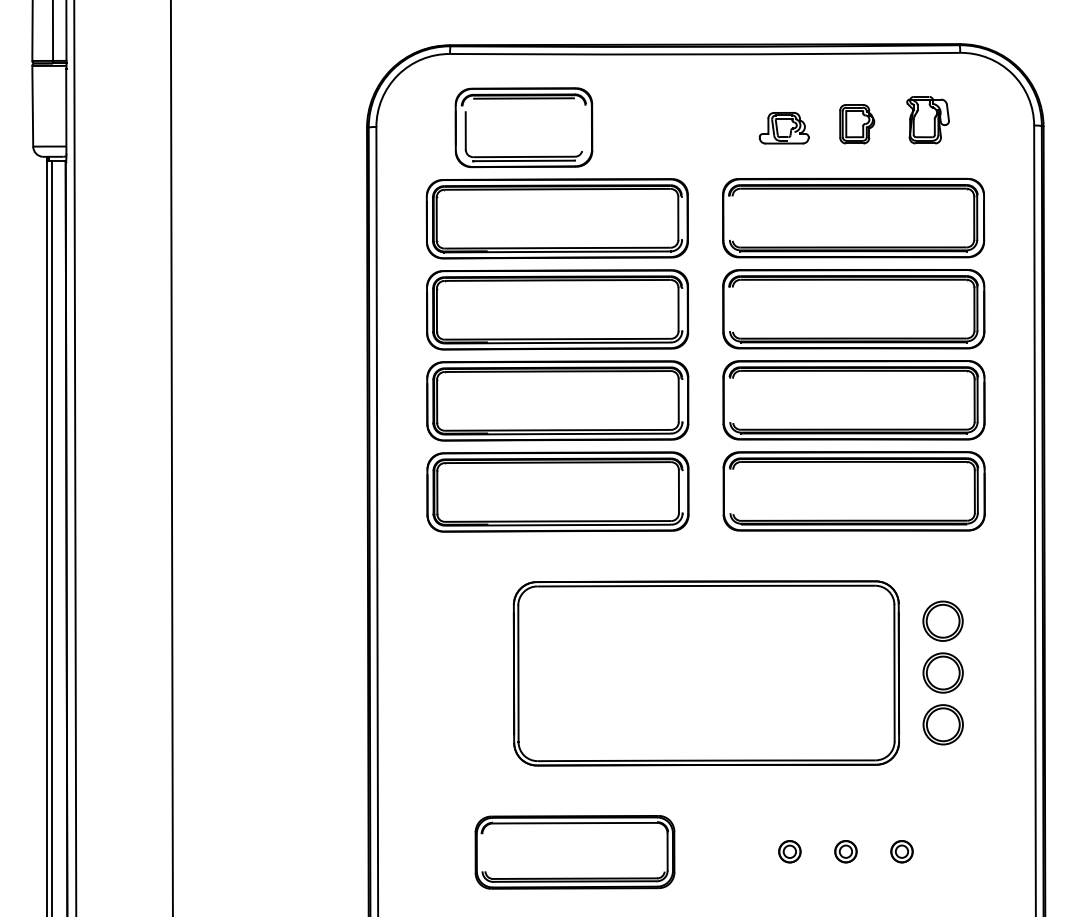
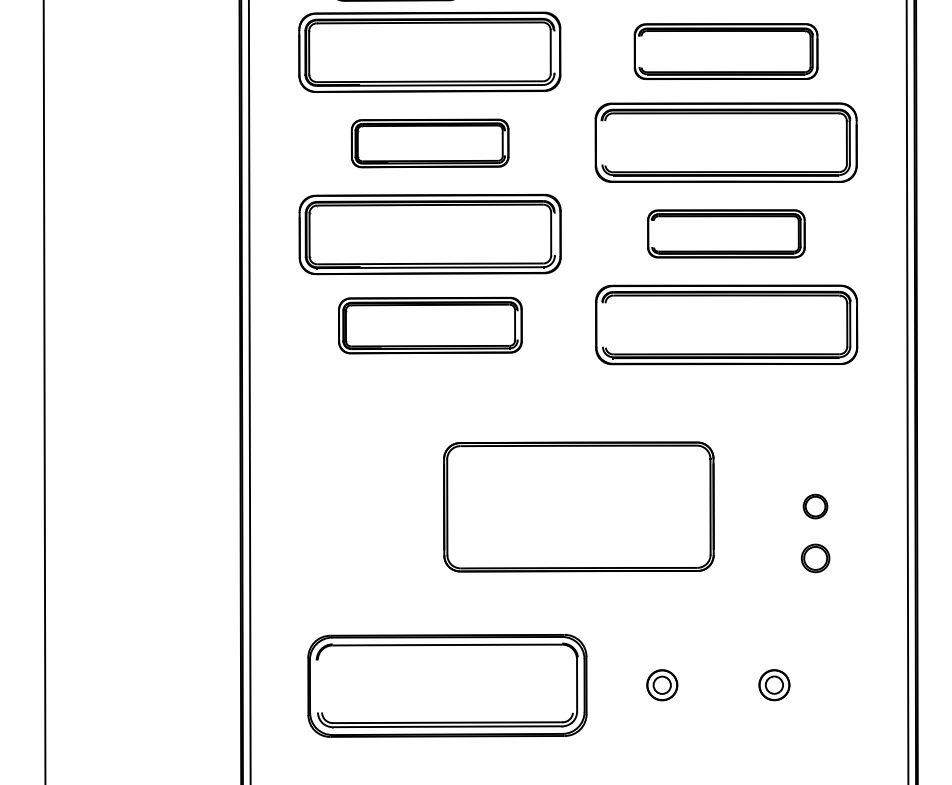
part: (853, 217) -> (725, 51), size x0.7
part: (557, 309) -> (429, 143), size x0.6
part: (853, 400) -> (725, 234), size x0.6
part: (557, 491) -> (429, 325), size x0.7
part: (942, 620) -> (814, 454), removed
part: (942, 672) -> (814, 506), size x0.6
part: (706, 673) -> (578, 507), size x0.7
part: (942, 724) -> (814, 558), size x0.7
part: (789, 851) -> (661, 685), size x1.4
part: (845, 851) -> (717, 685), removed
part: (901, 851) -> (773, 685), size x1.4
part: (574, 852) -> (446, 686), size x1.4

